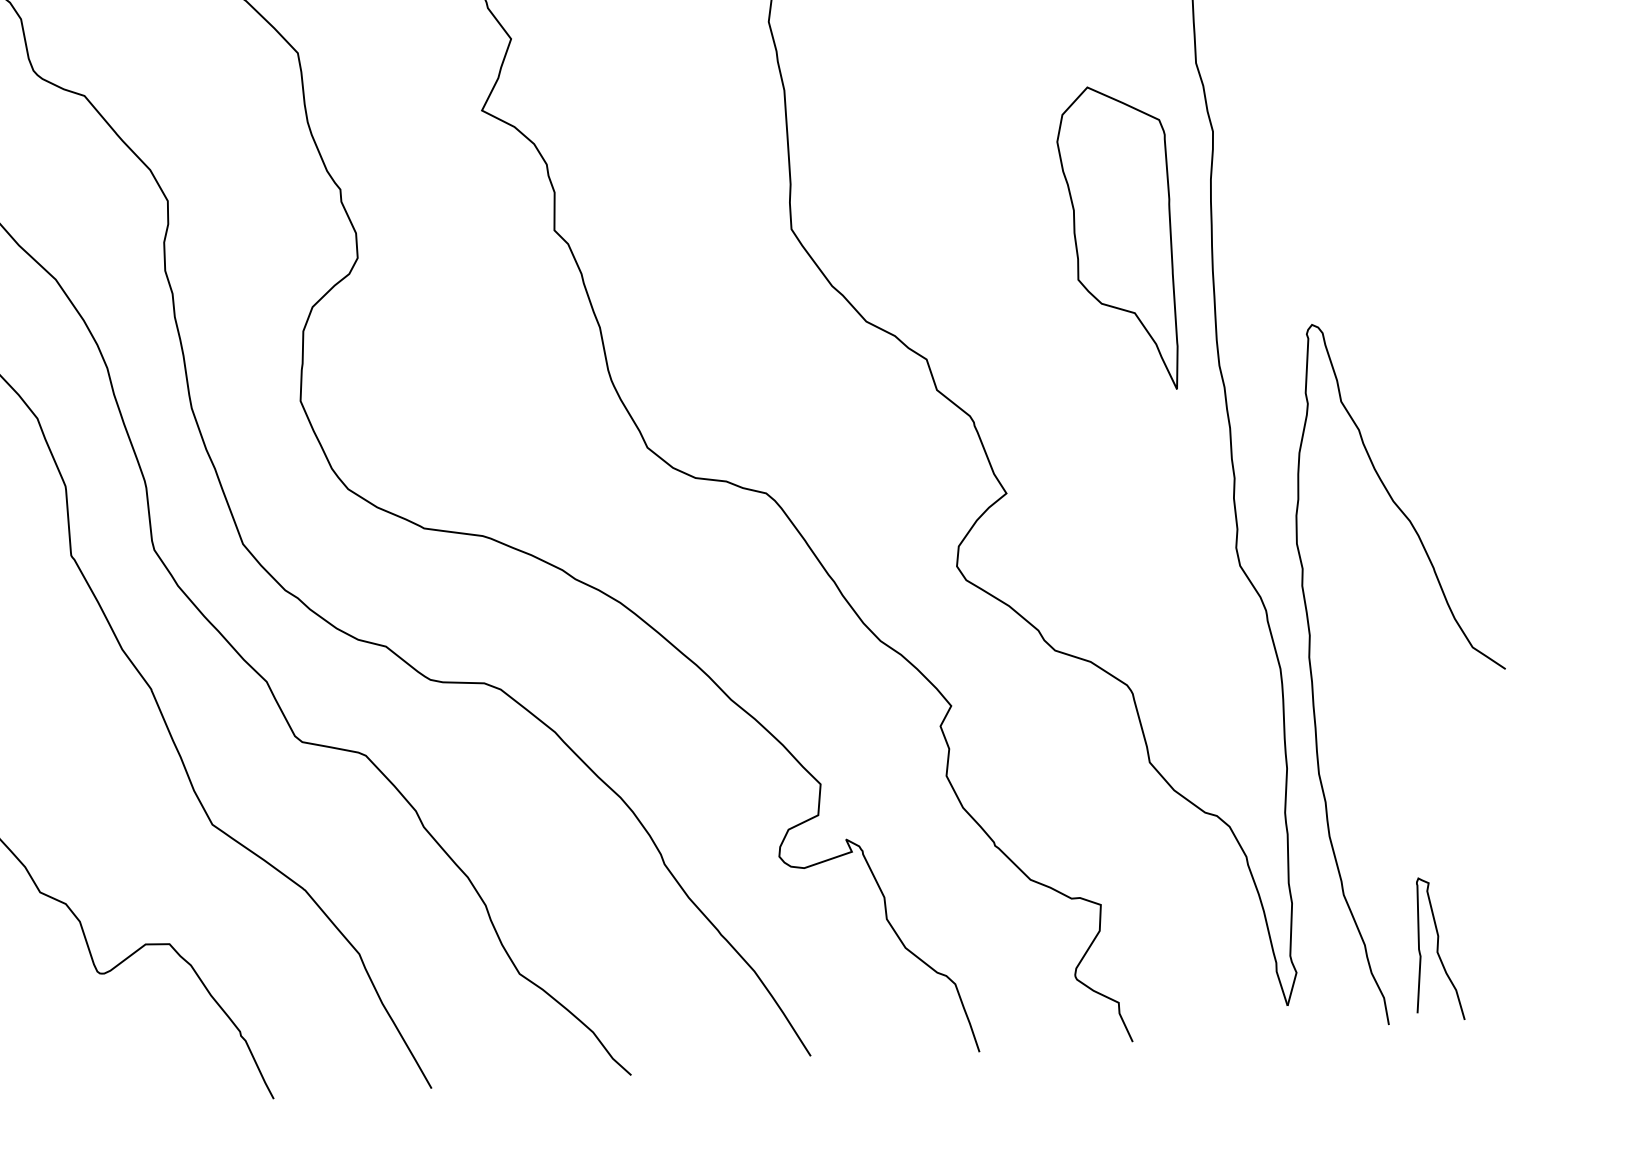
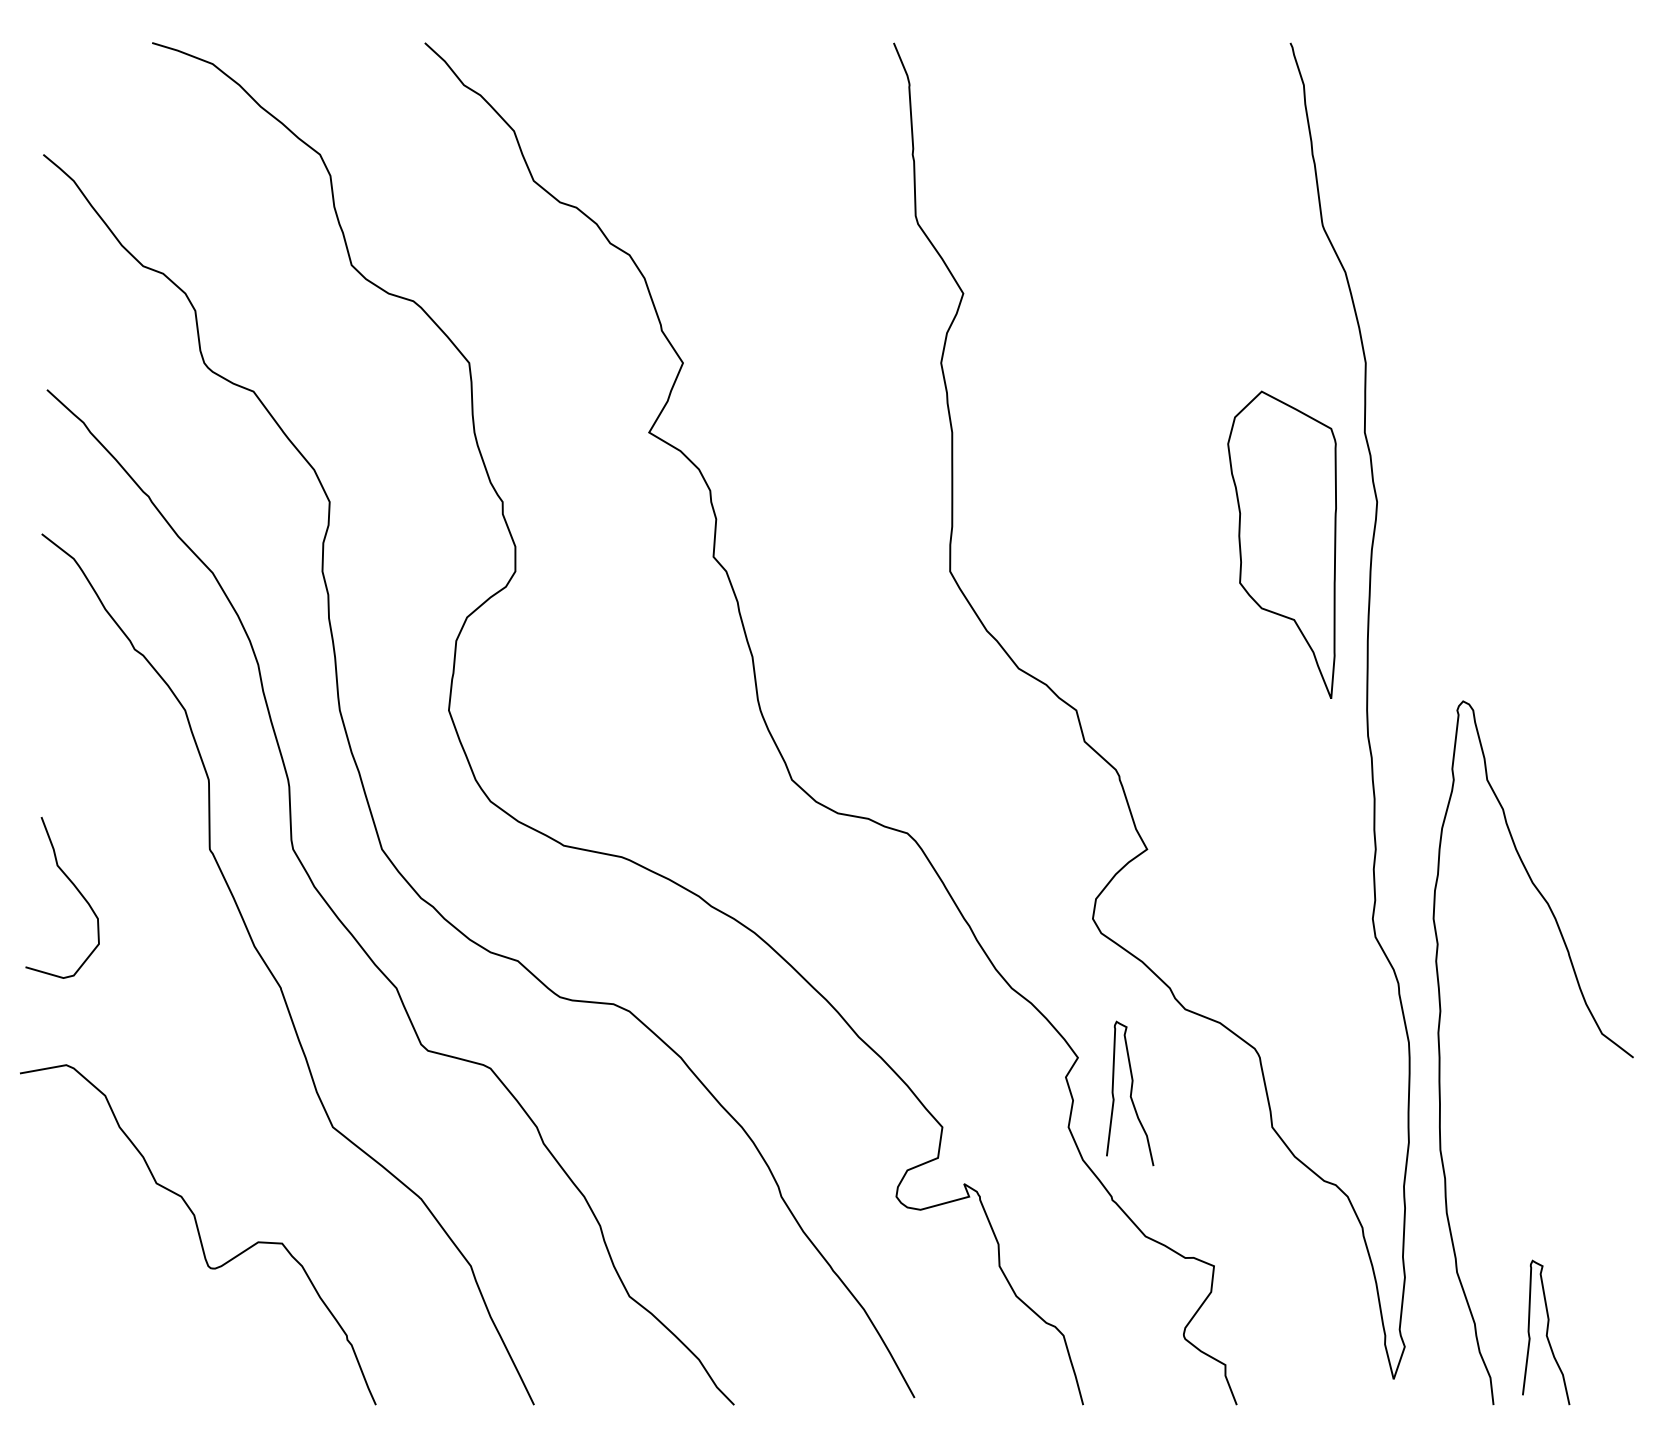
part: (1117, 238) -> (1281, 544), moved
curve: (1006, 738) -> (1130, 1093), added

